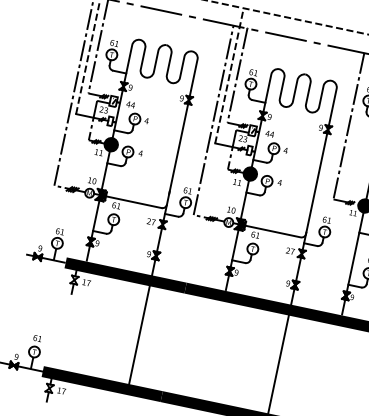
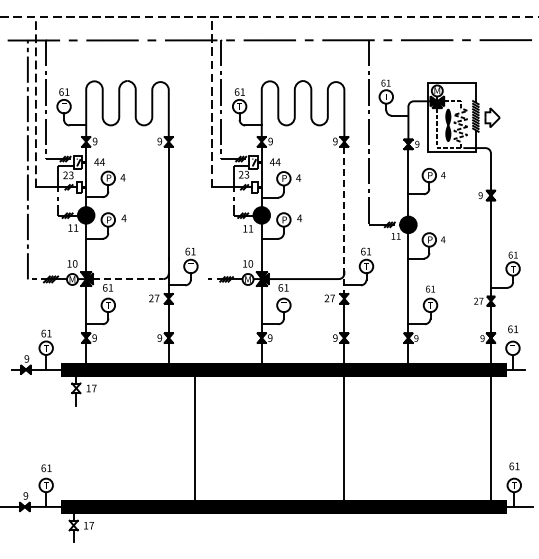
line: (213, 120) -> (203, 159), removed
line: (315, 191) -> (344, 220), solid -> dashed
line: (134, 202) -> (128, 279), solid -> dashed
line: (139, 335) -> (194, 438), moved

